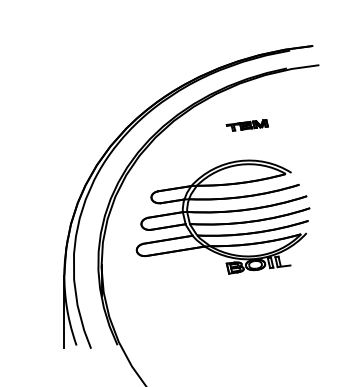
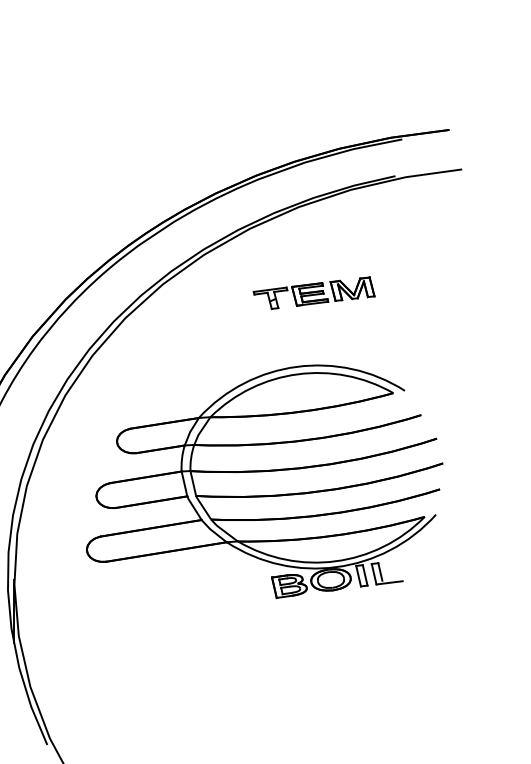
part: (247, 125) -> (314, 293), size x1.43

